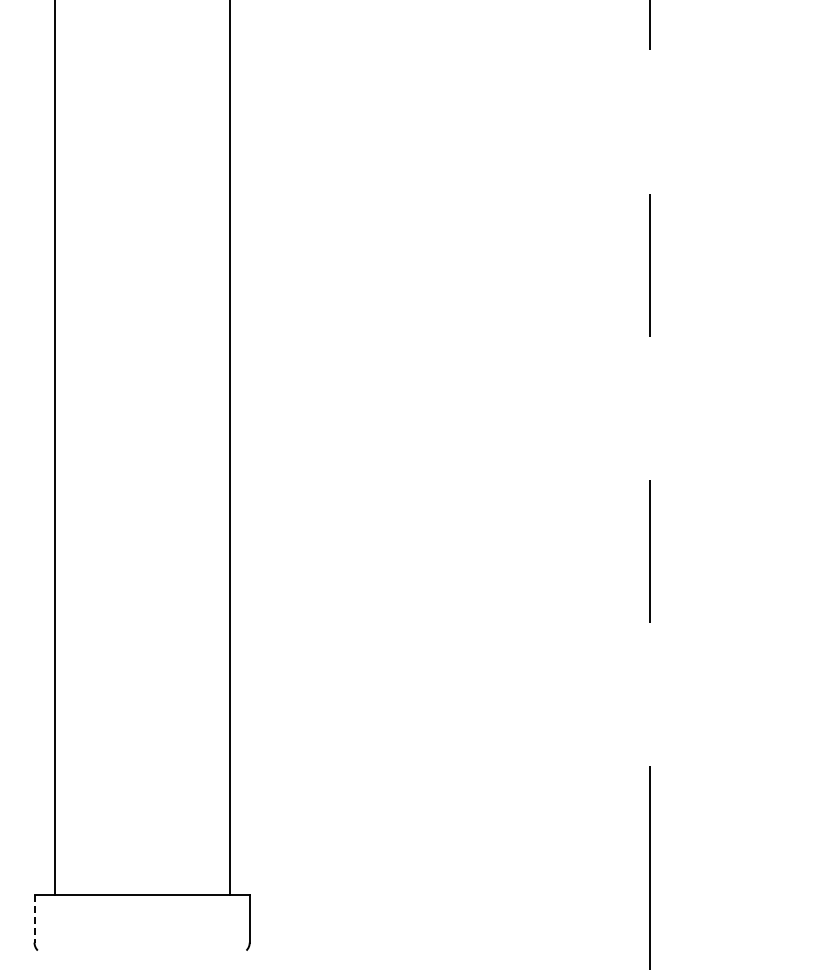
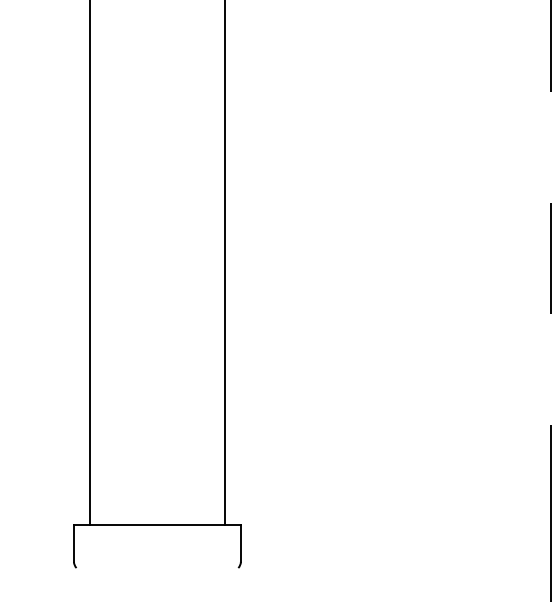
line: (34, 918) -> (74, 543), dashed -> solid

